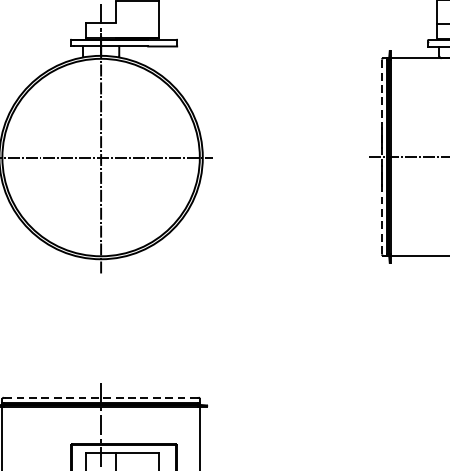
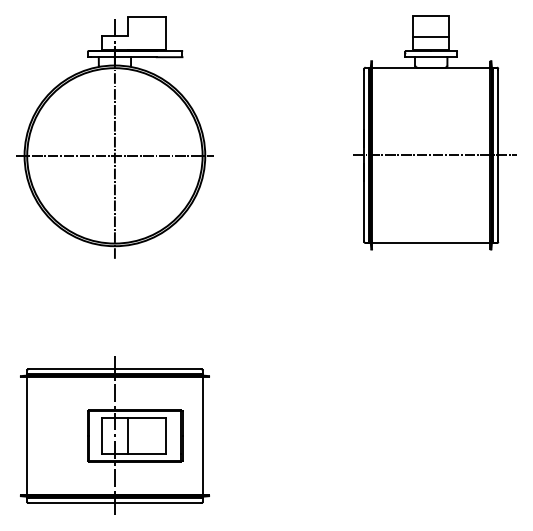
line: (382, 157) -> (364, 155), dashed -> solid
line: (100, 398) -> (114, 369), dashed -> solid

